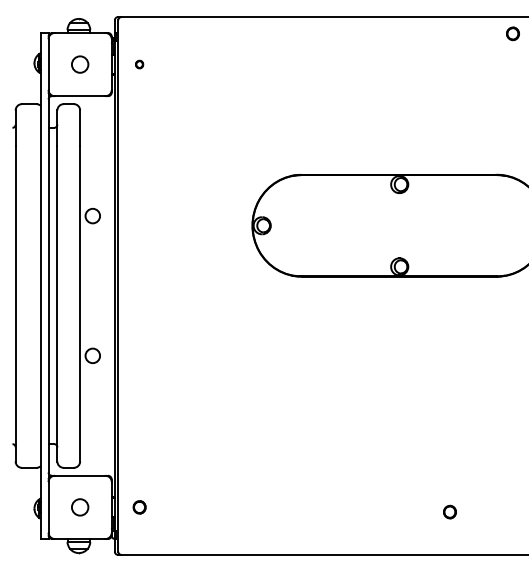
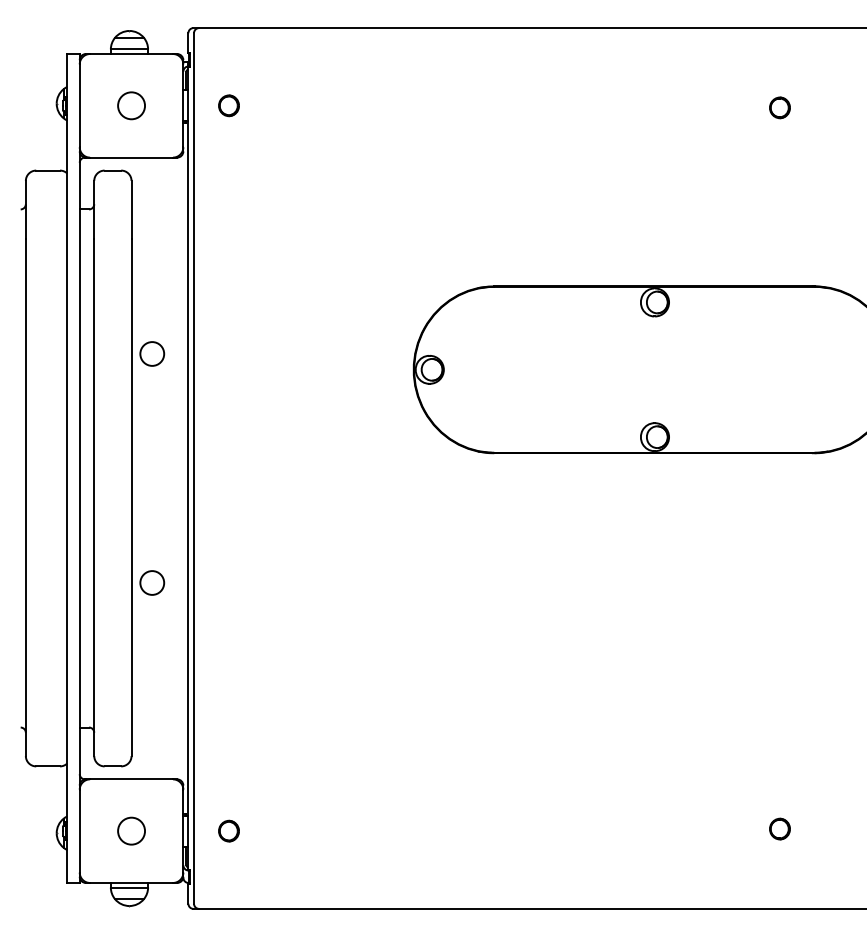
part: (512, 33) -> (779, 107), moved
part: (139, 64) -> (228, 105), size x1.67
part: (449, 511) -> (779, 828), moved

